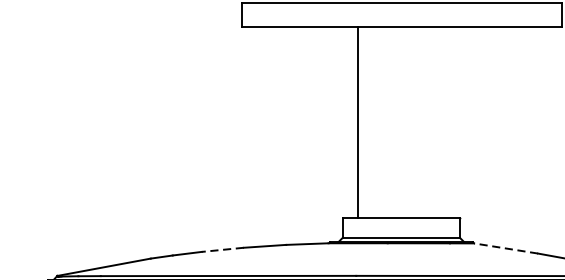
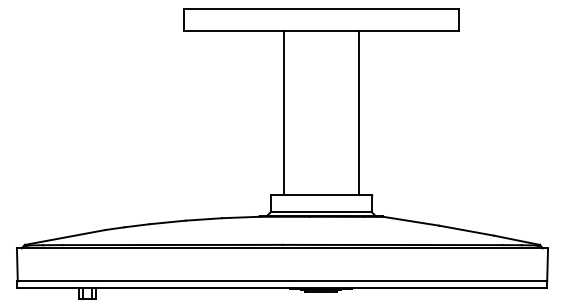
line: (445, 122) -> (359, 112), added
line: (506, 248) -> (411, 221), dashed -> solid
line: (221, 249) -> (166, 222), dashed -> solid

